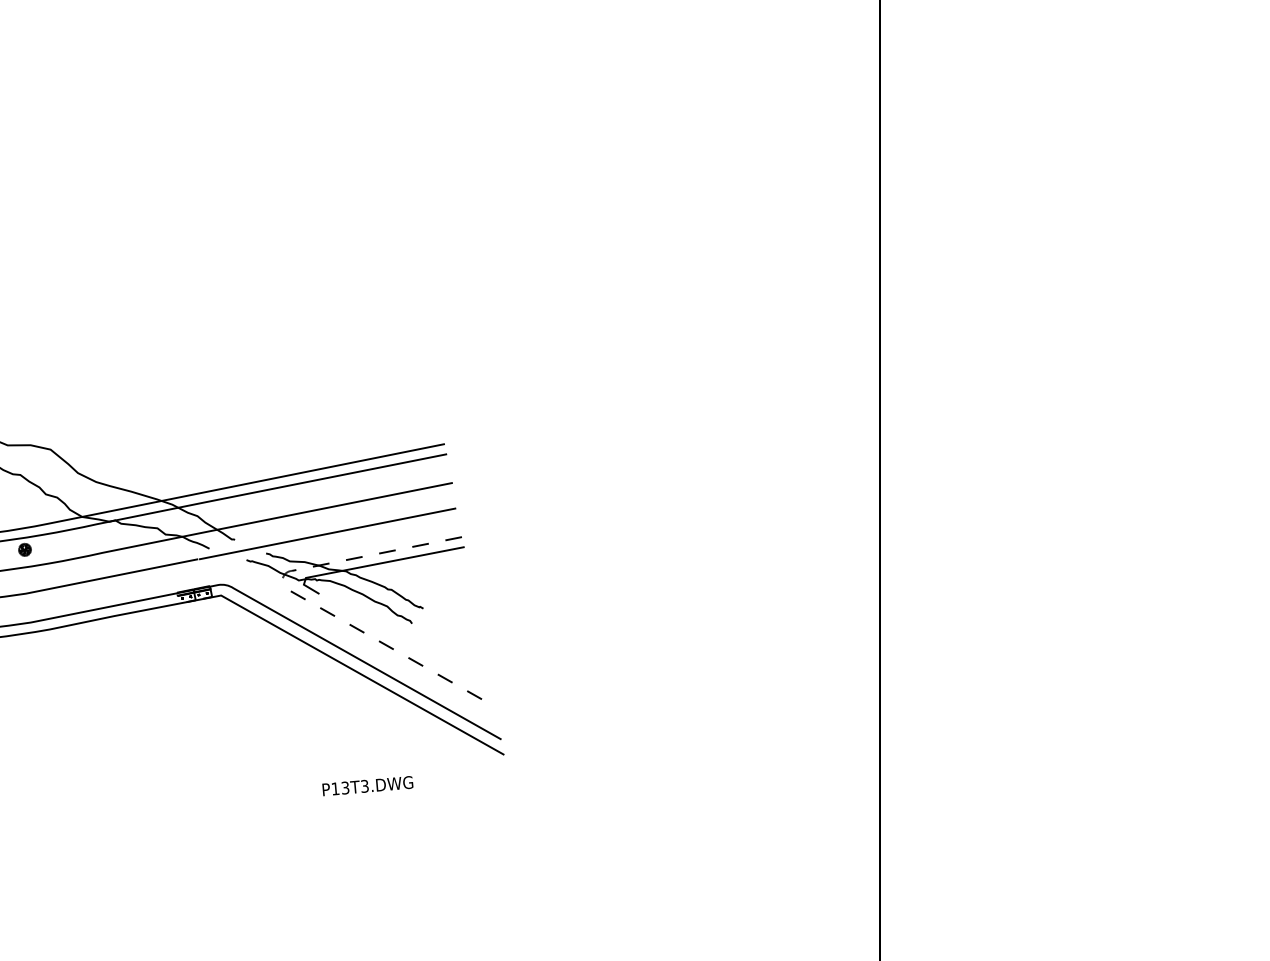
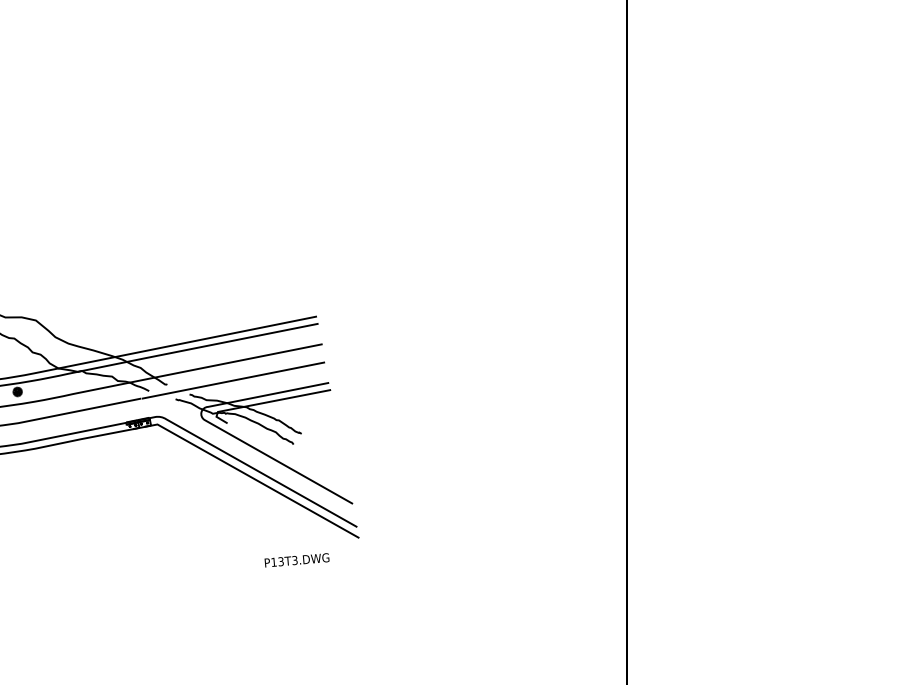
line: (295, 594) -> (210, 423), dashed -> solid
text: (367, 786) -> (296, 560), moved

